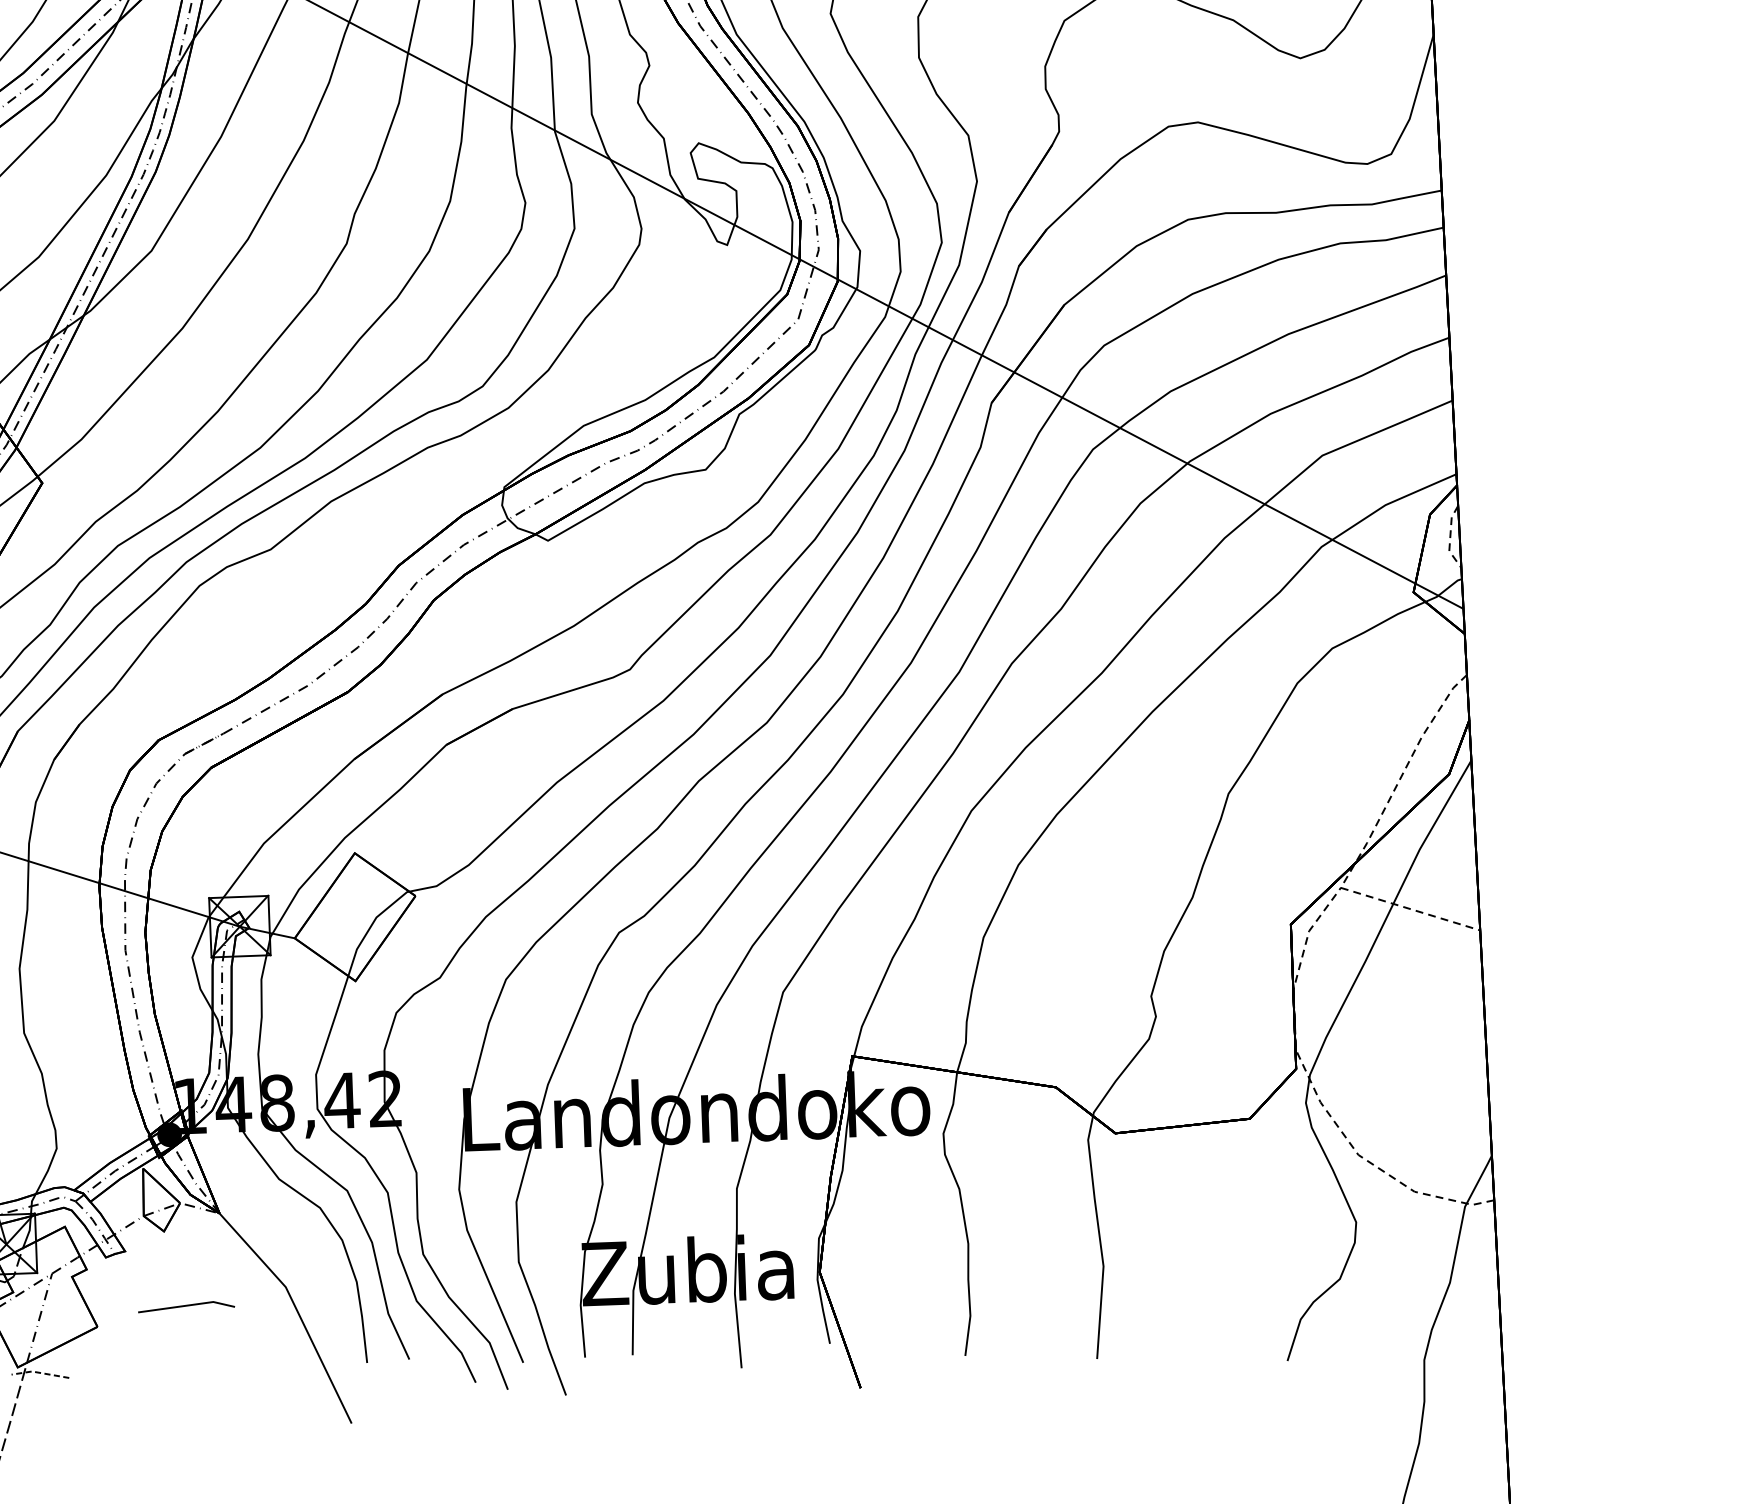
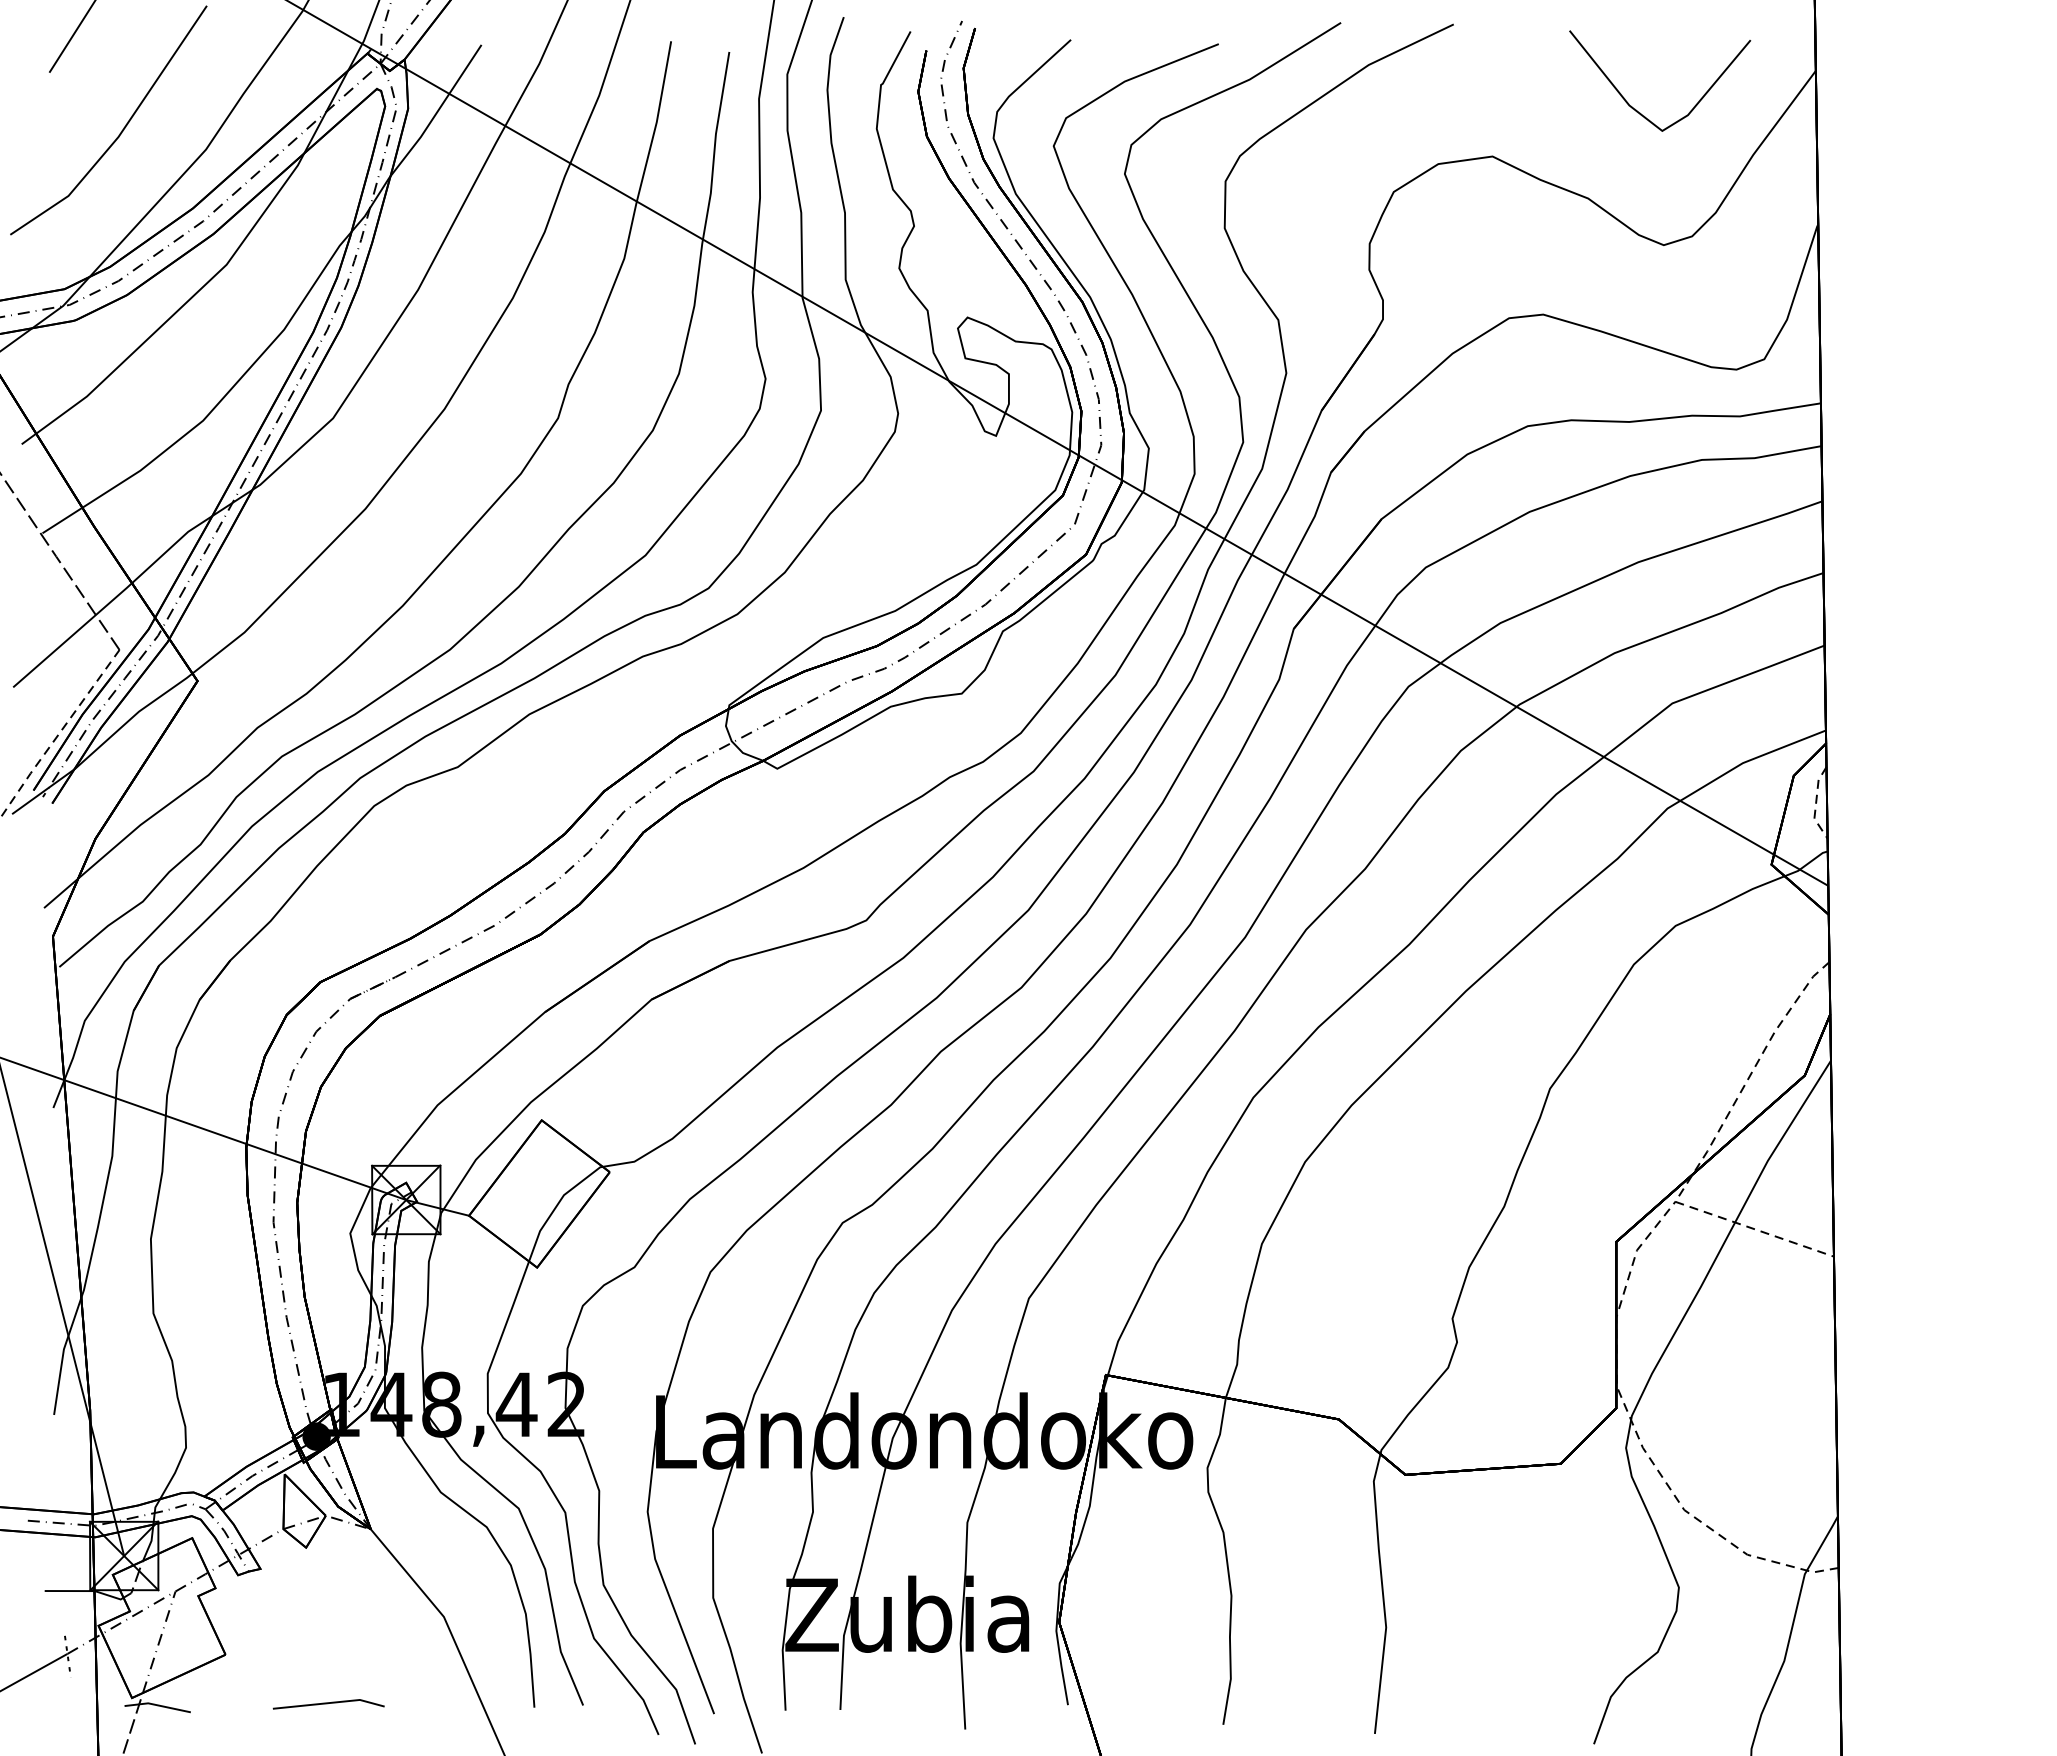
line: (186, 1306) -> (328, 1703), moved
line: (39, 1373) -> (156, 1705), dashed -> solid

